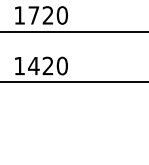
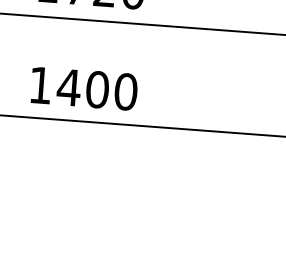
text: (47, 65) -> (96, 88), 1420 -> 1400

